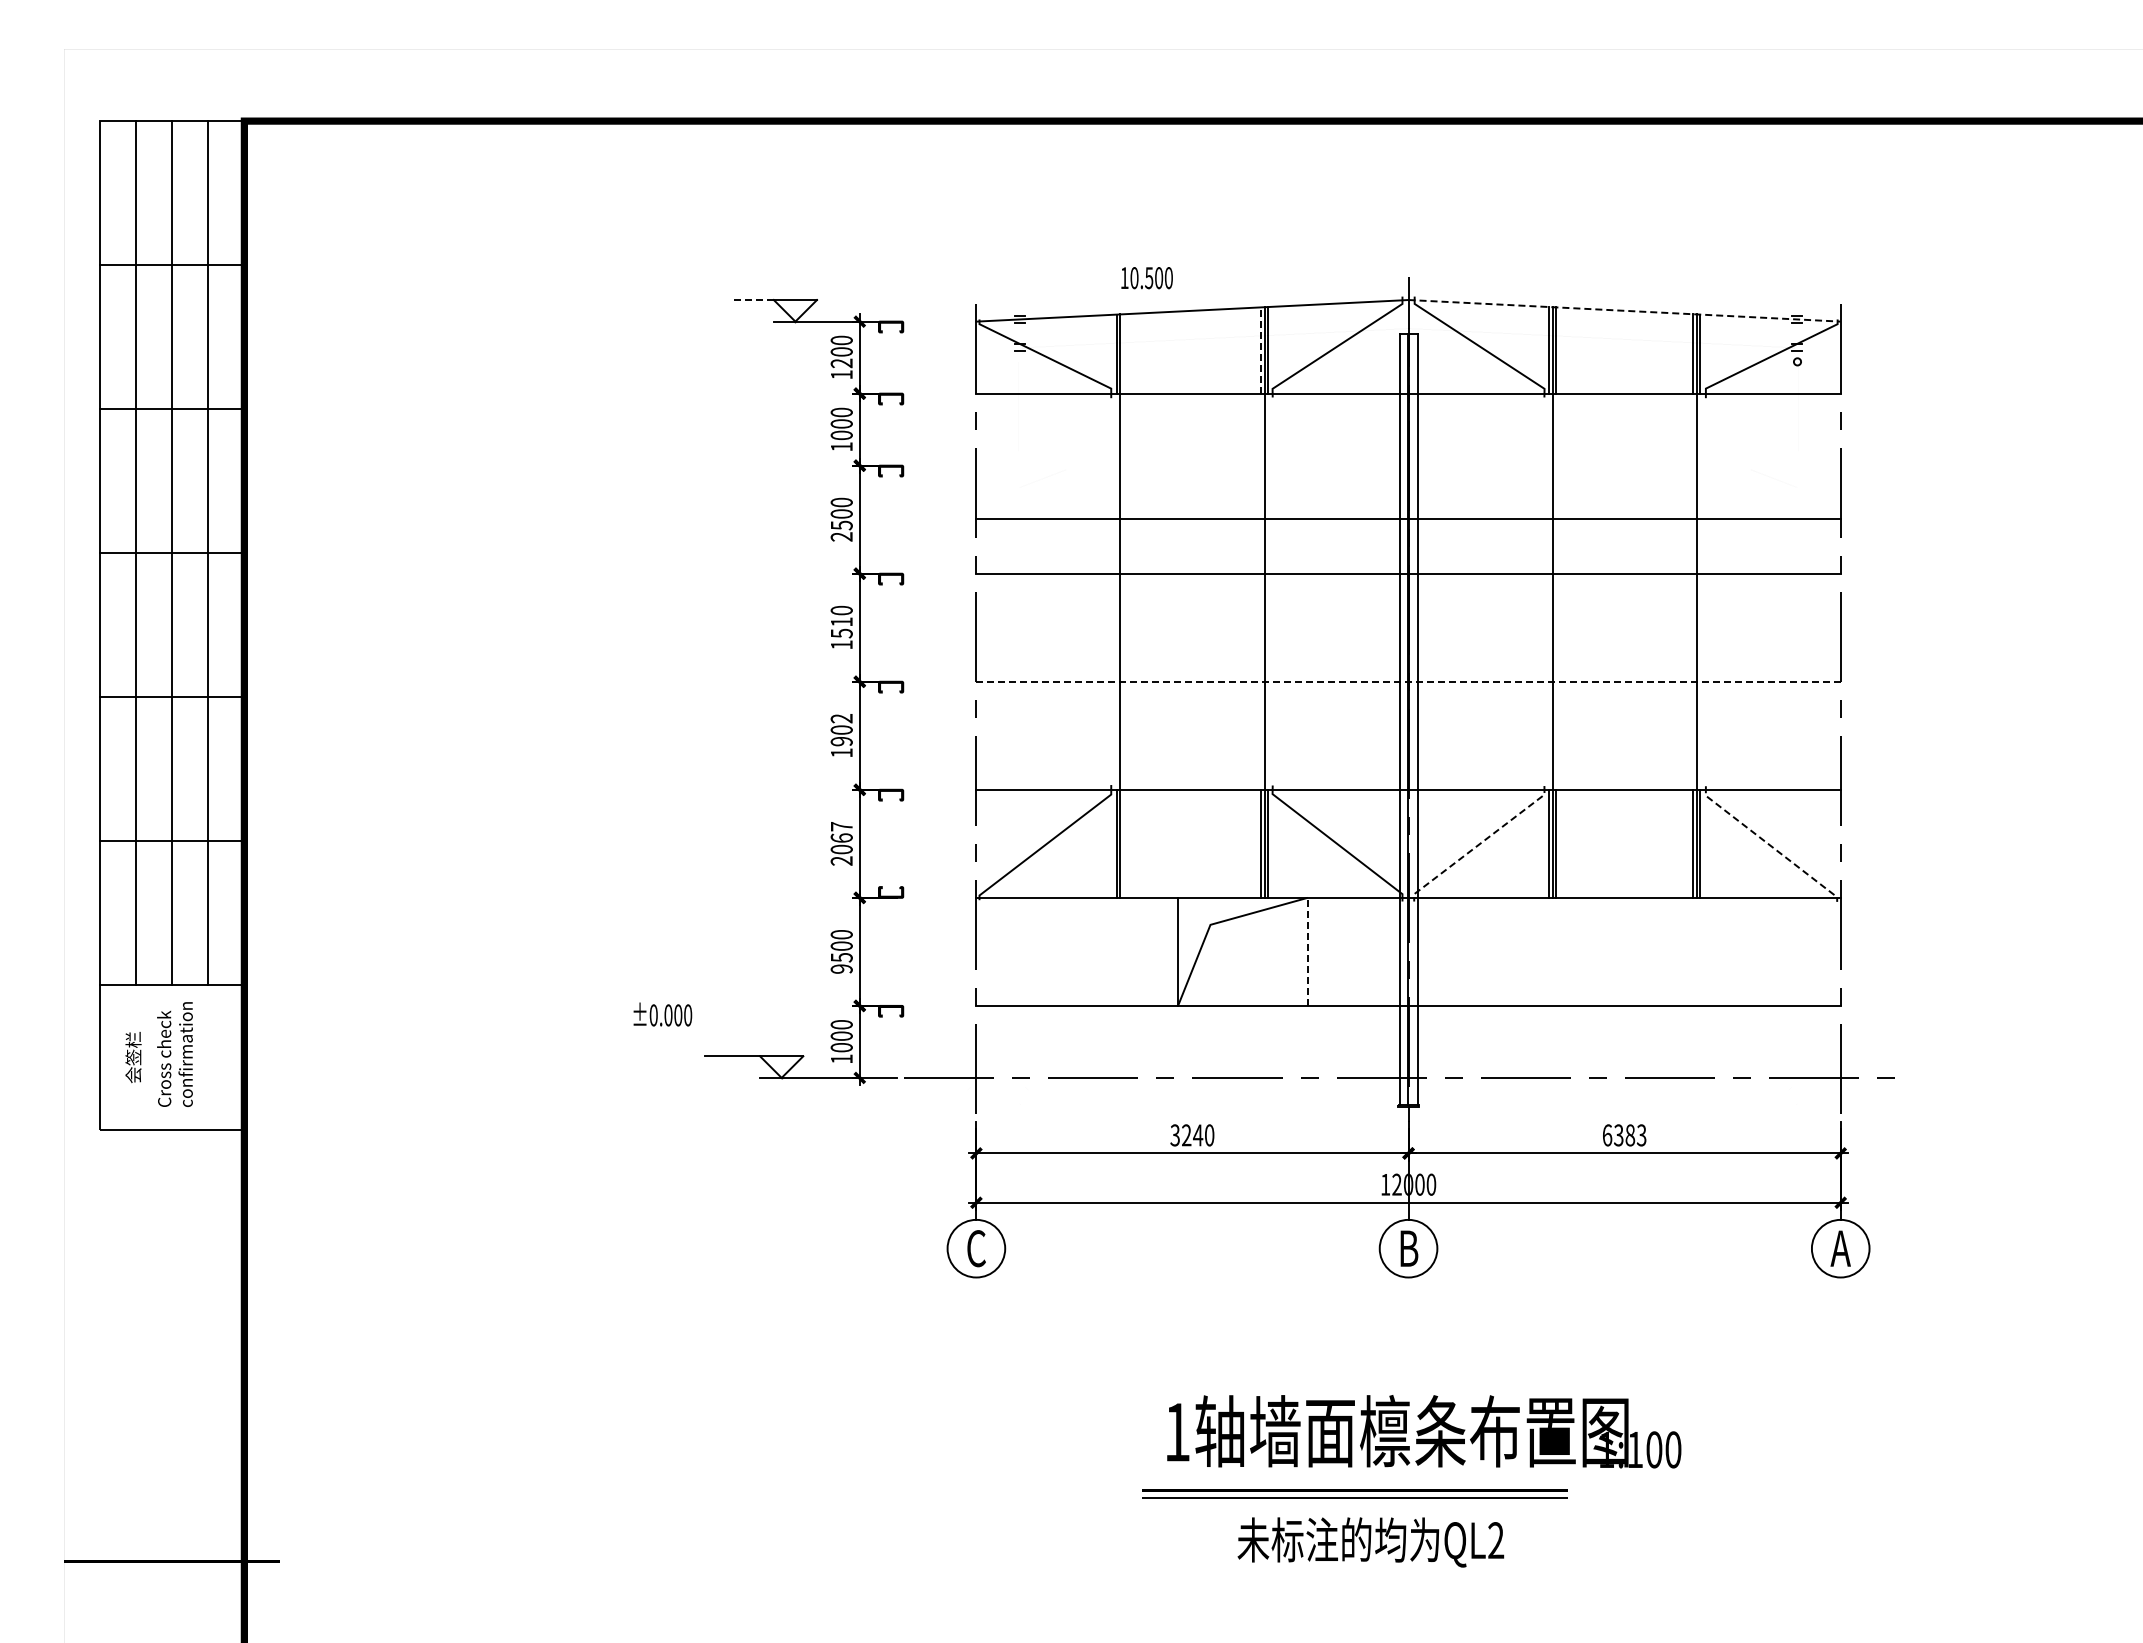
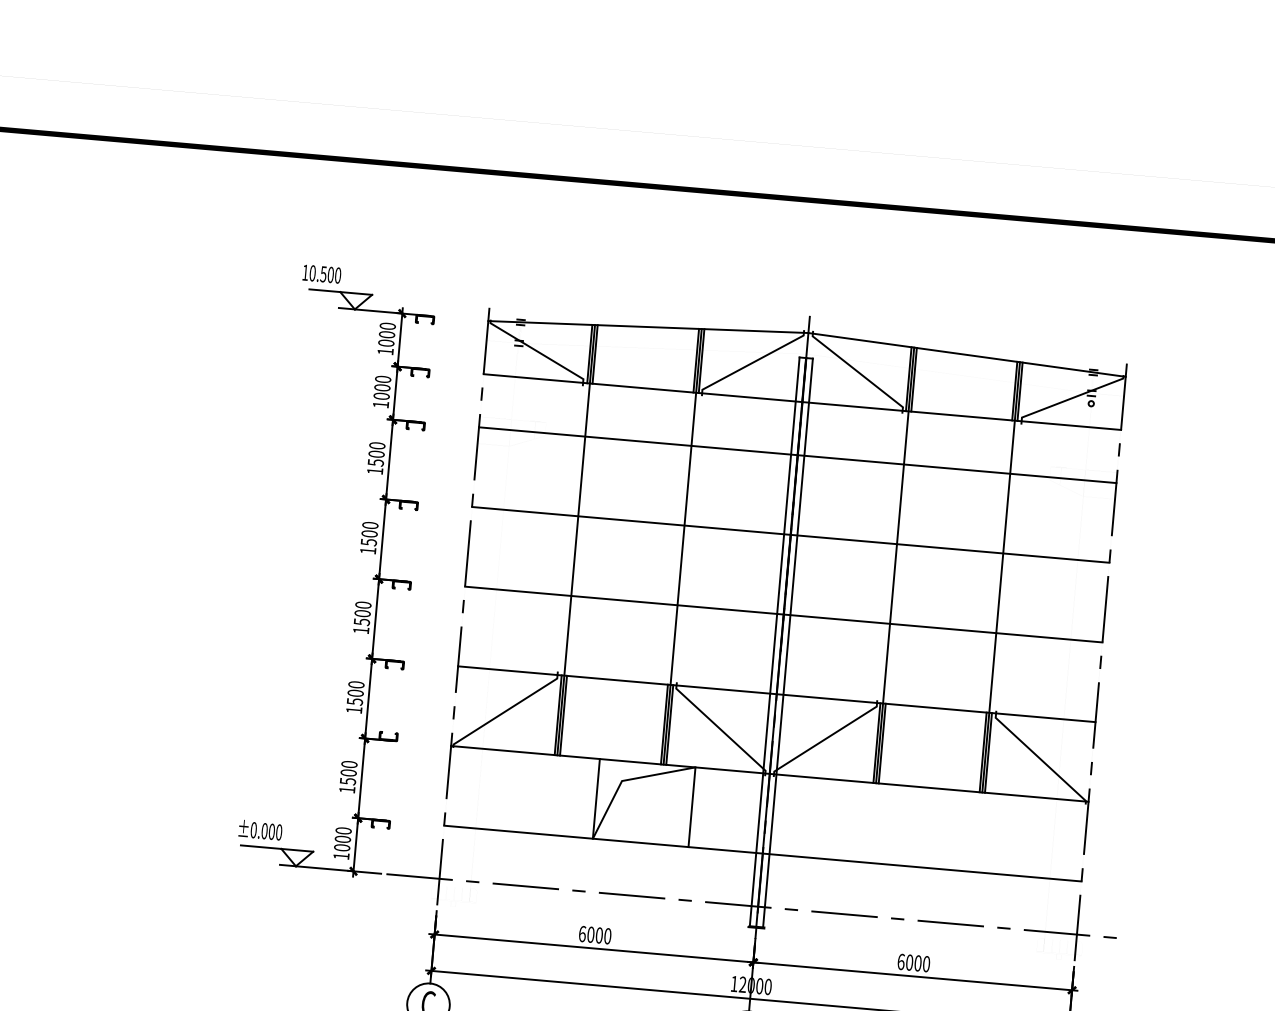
text: (1146, 278) -> (321, 274), moved
line: (752, 300) -> (324, 291), dashed -> solid
line: (1625, 310) -> (967, 354), dashed -> solid
line: (1260, 350) -> (695, 360), dashed -> solid
line: (1124, 353) -> (595, 354), added
text: (841, 363) -> (386, 343), 1200 -> 1000
line: (1408, 518) -> (797, 455), moved
text: (841, 536) -> (374, 470), 2500 -> 1500
text: (841, 621) -> (369, 533), 1510 -> 1500
line: (1409, 681) -> (784, 614), dashed -> solid
text: (841, 730) -> (362, 613), 1902 -> 1500
text: (841, 843) -> (355, 697), 2067 -> 1500
line: (1124, 843) -> (563, 715), added
line: (1479, 844) -> (825, 739), dashed -> solid
line: (1769, 845) -> (1039, 758), dashed -> solid
line: (1307, 951) -> (691, 806), dashed -> solid
text: (841, 968) -> (347, 789), 9500 -> 1500
text: (662, 1014) -> (260, 830), moved
text: (1186, 1135) -> (590, 934), 3240 -> 6000
text: (1630, 1135) -> (918, 963), 6383 -> 6000

